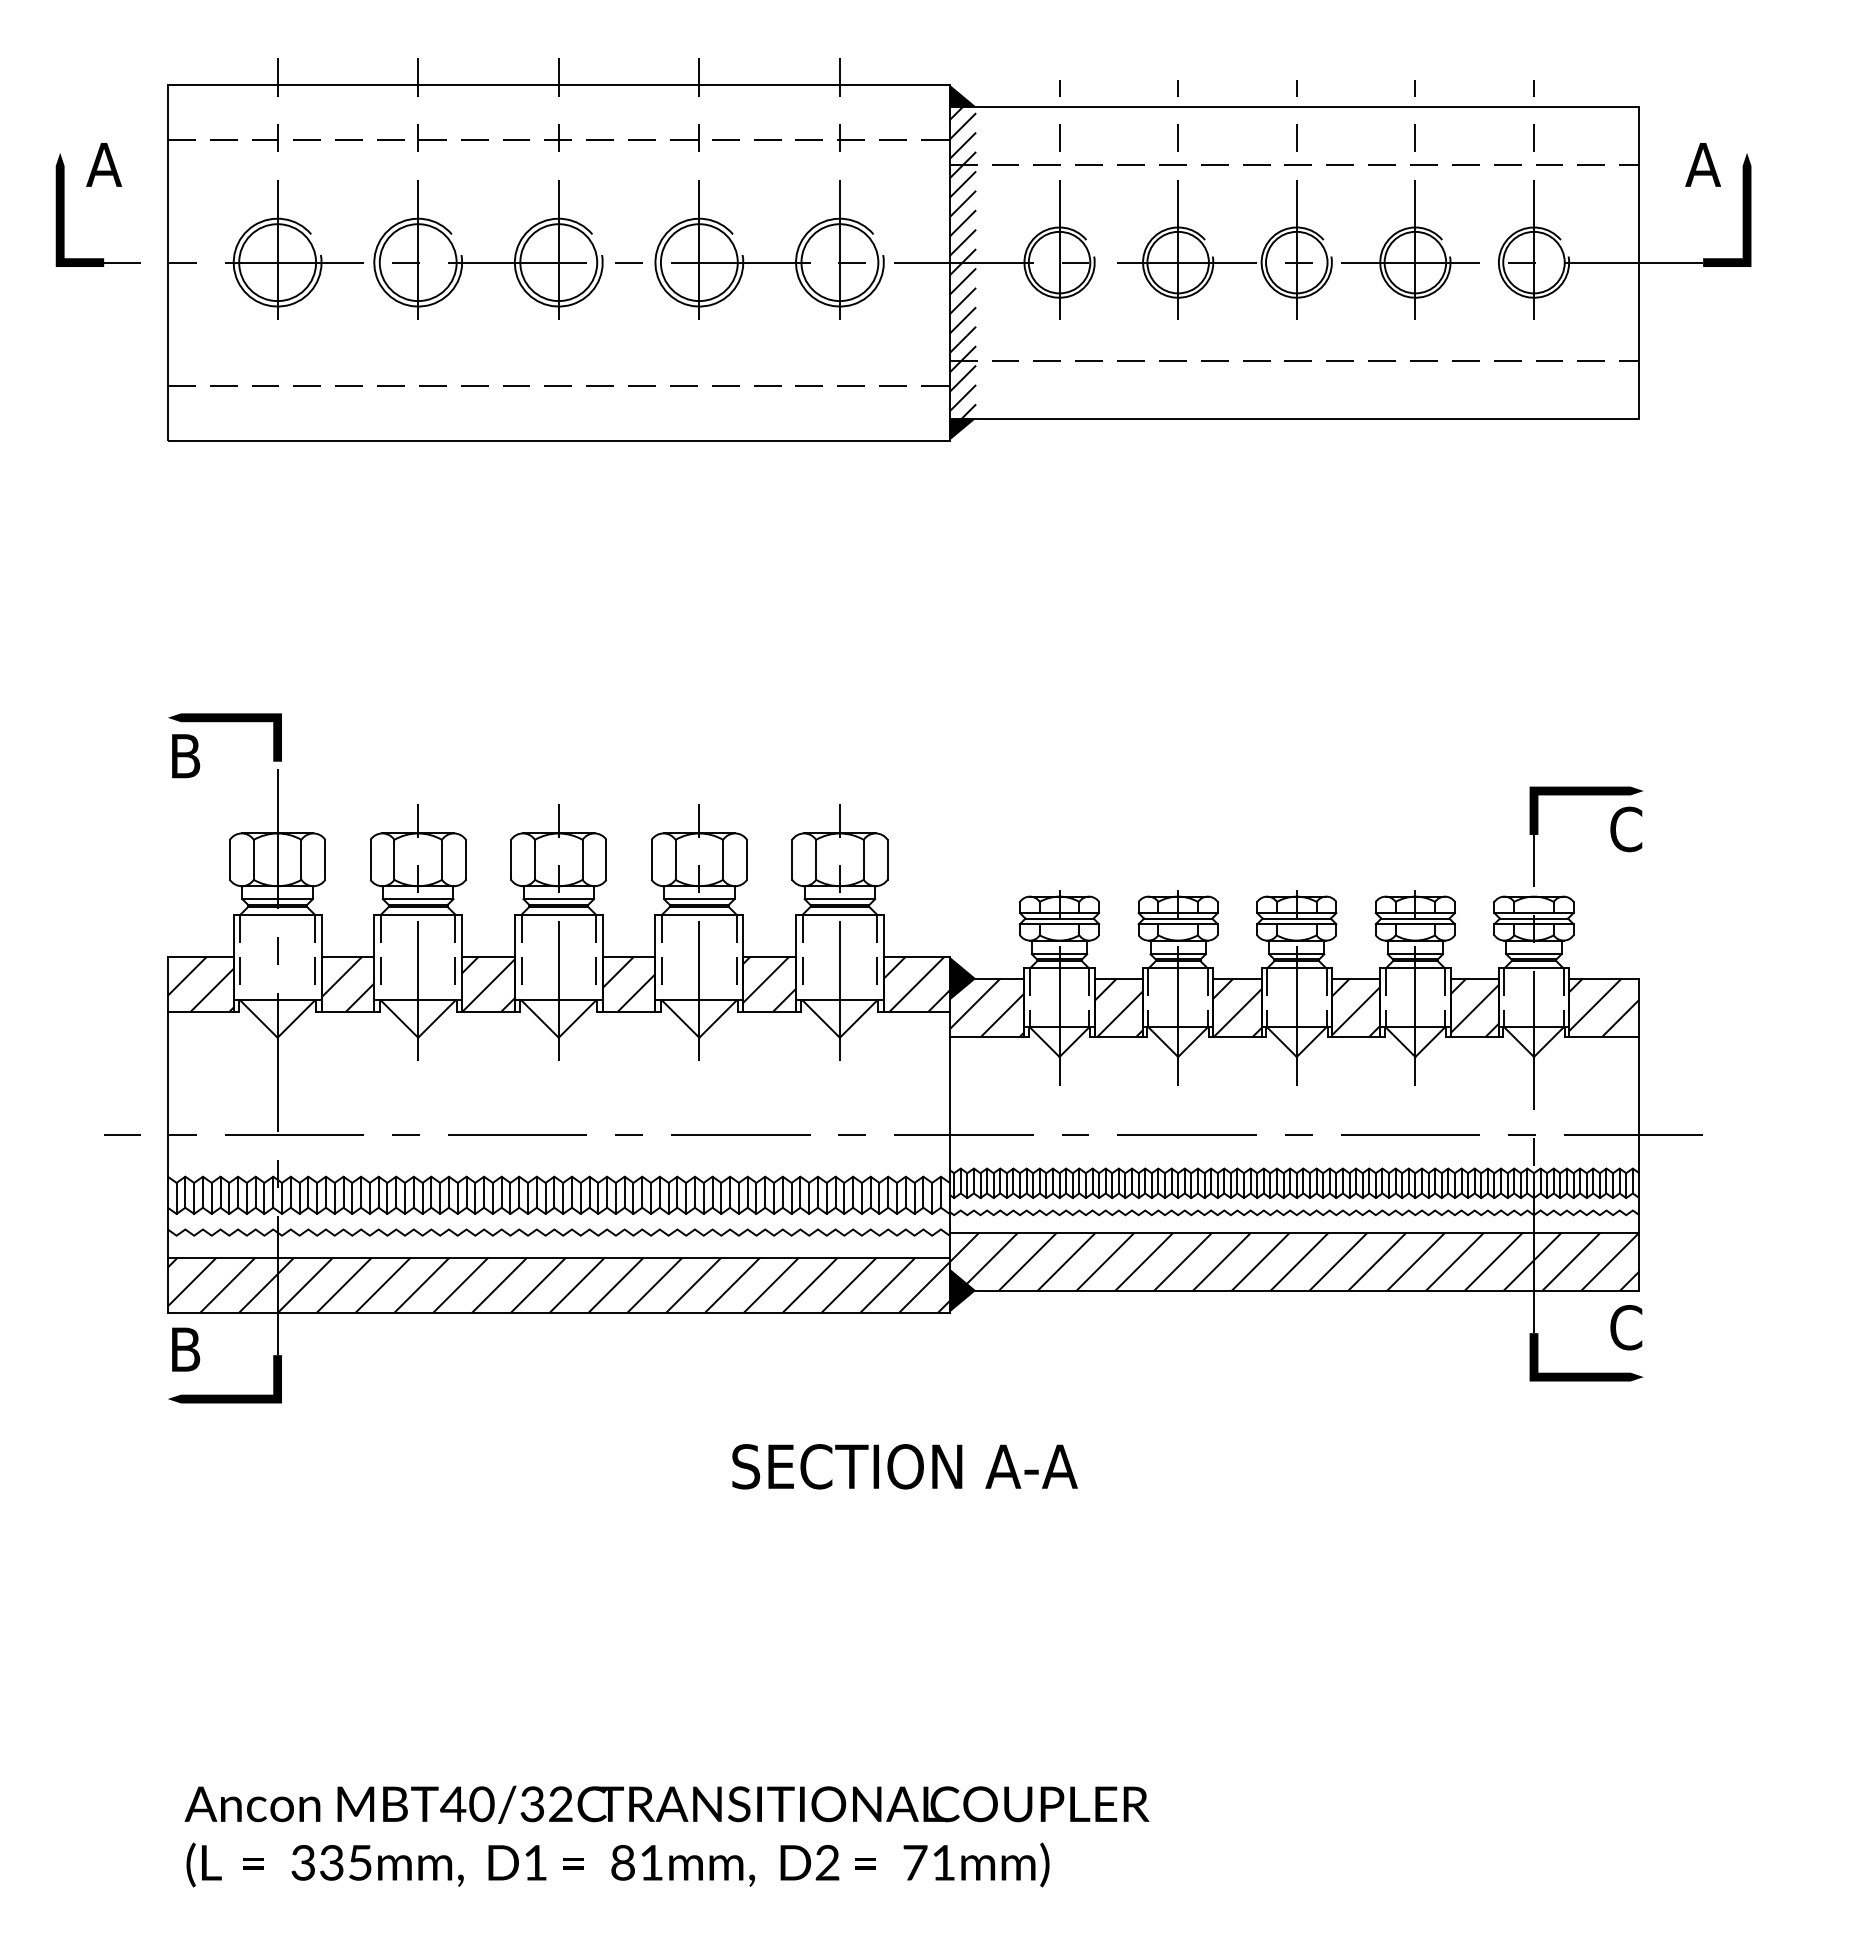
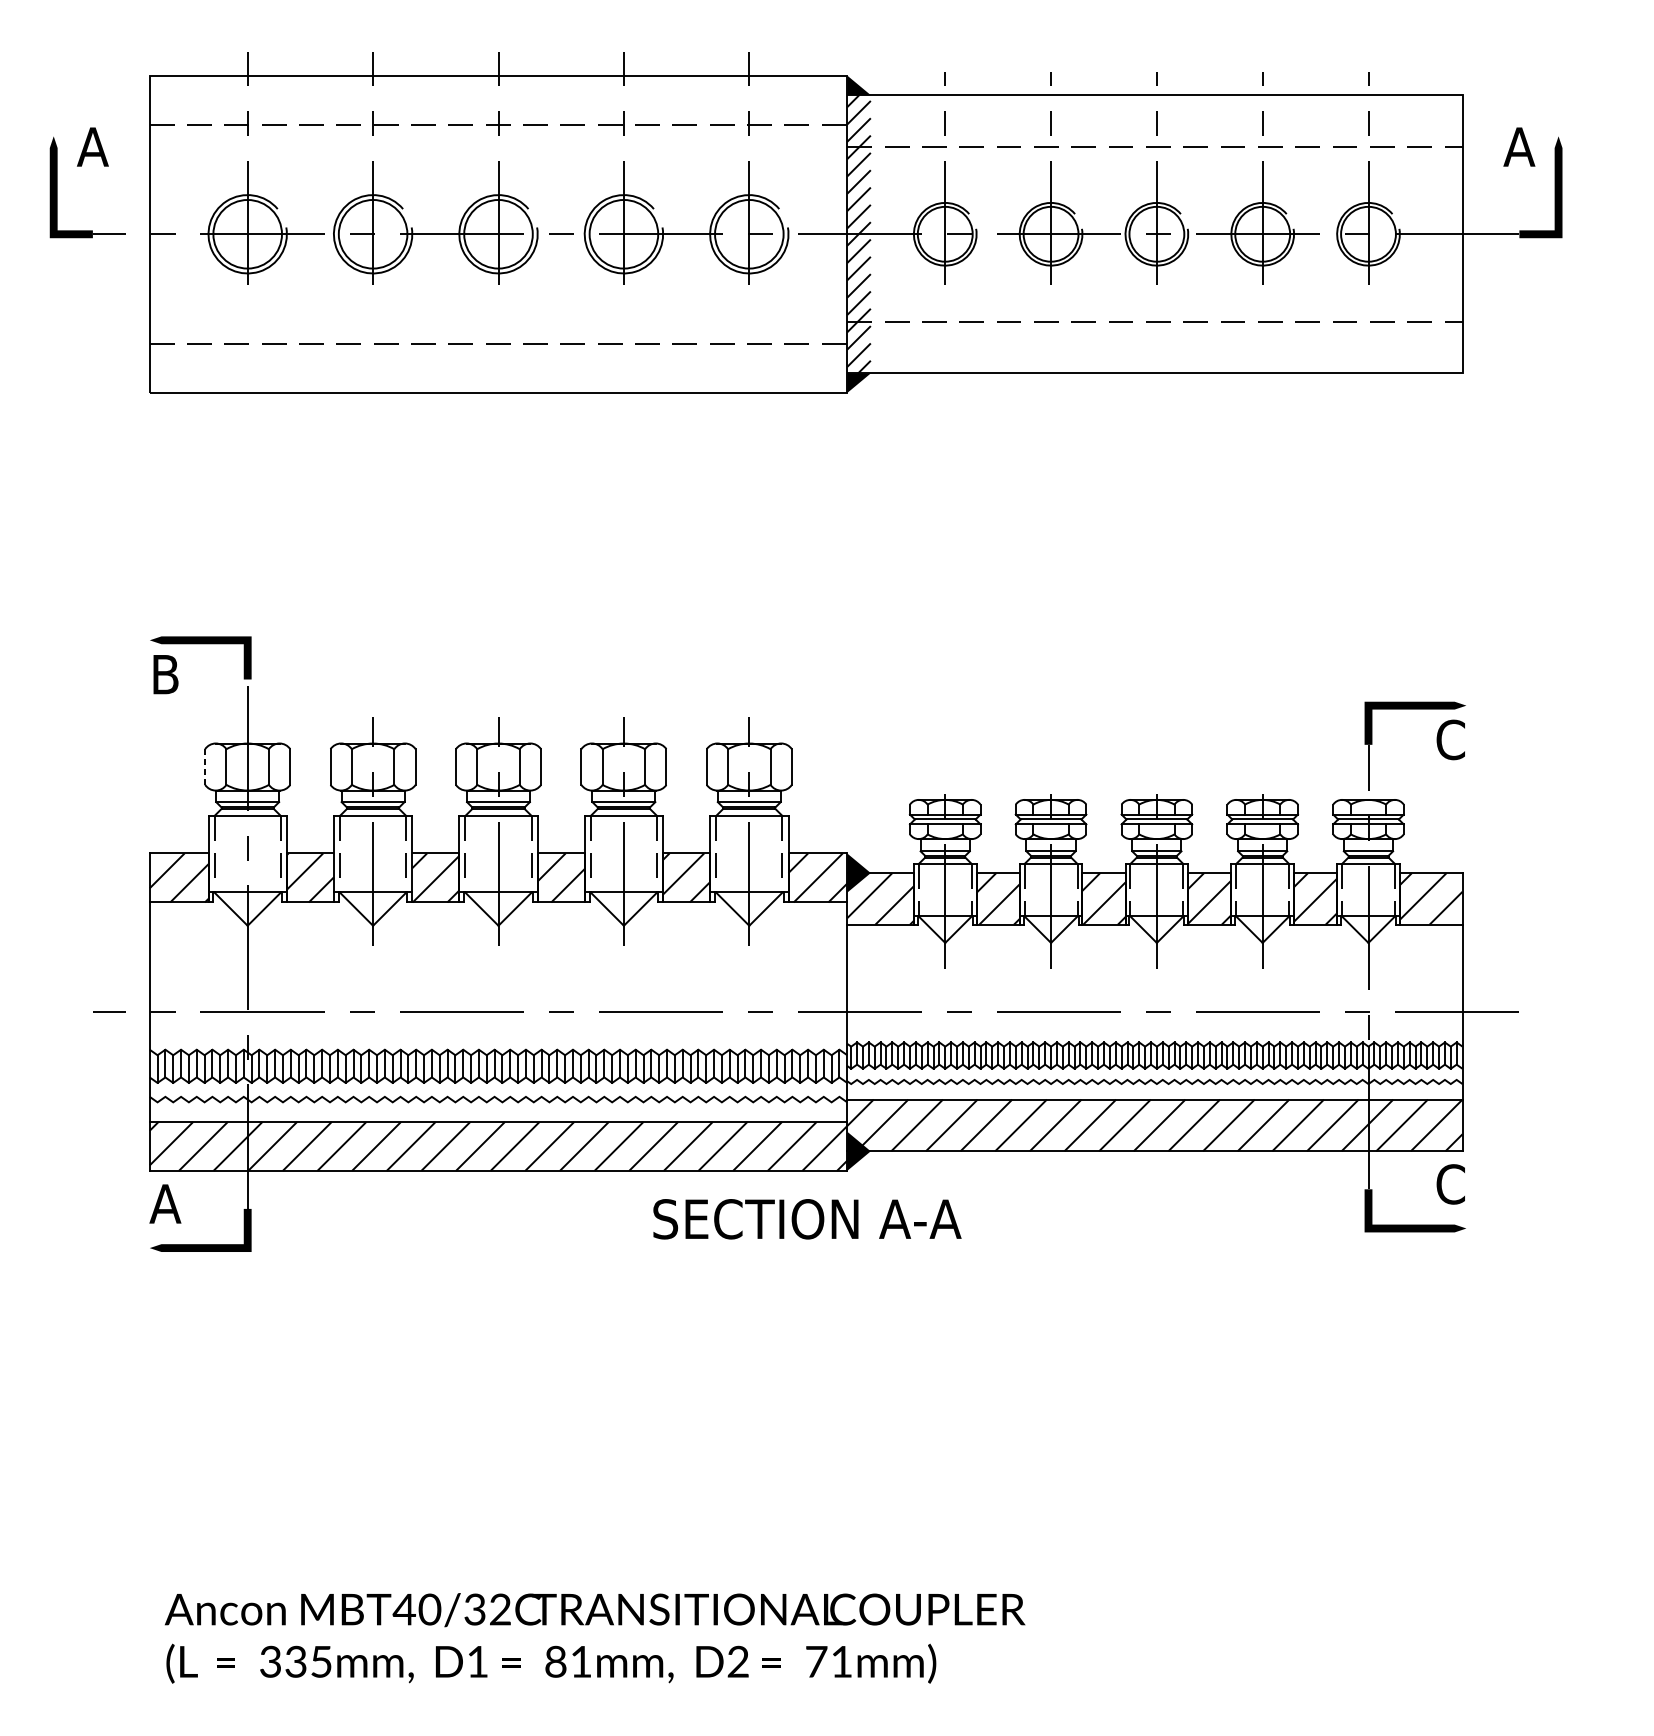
line: (229, 859) -> (204, 766), solid -> dashed
text: (185, 1349) -> (165, 1203), B -> A
text: (904, 1466) -> (806, 1219), moved

